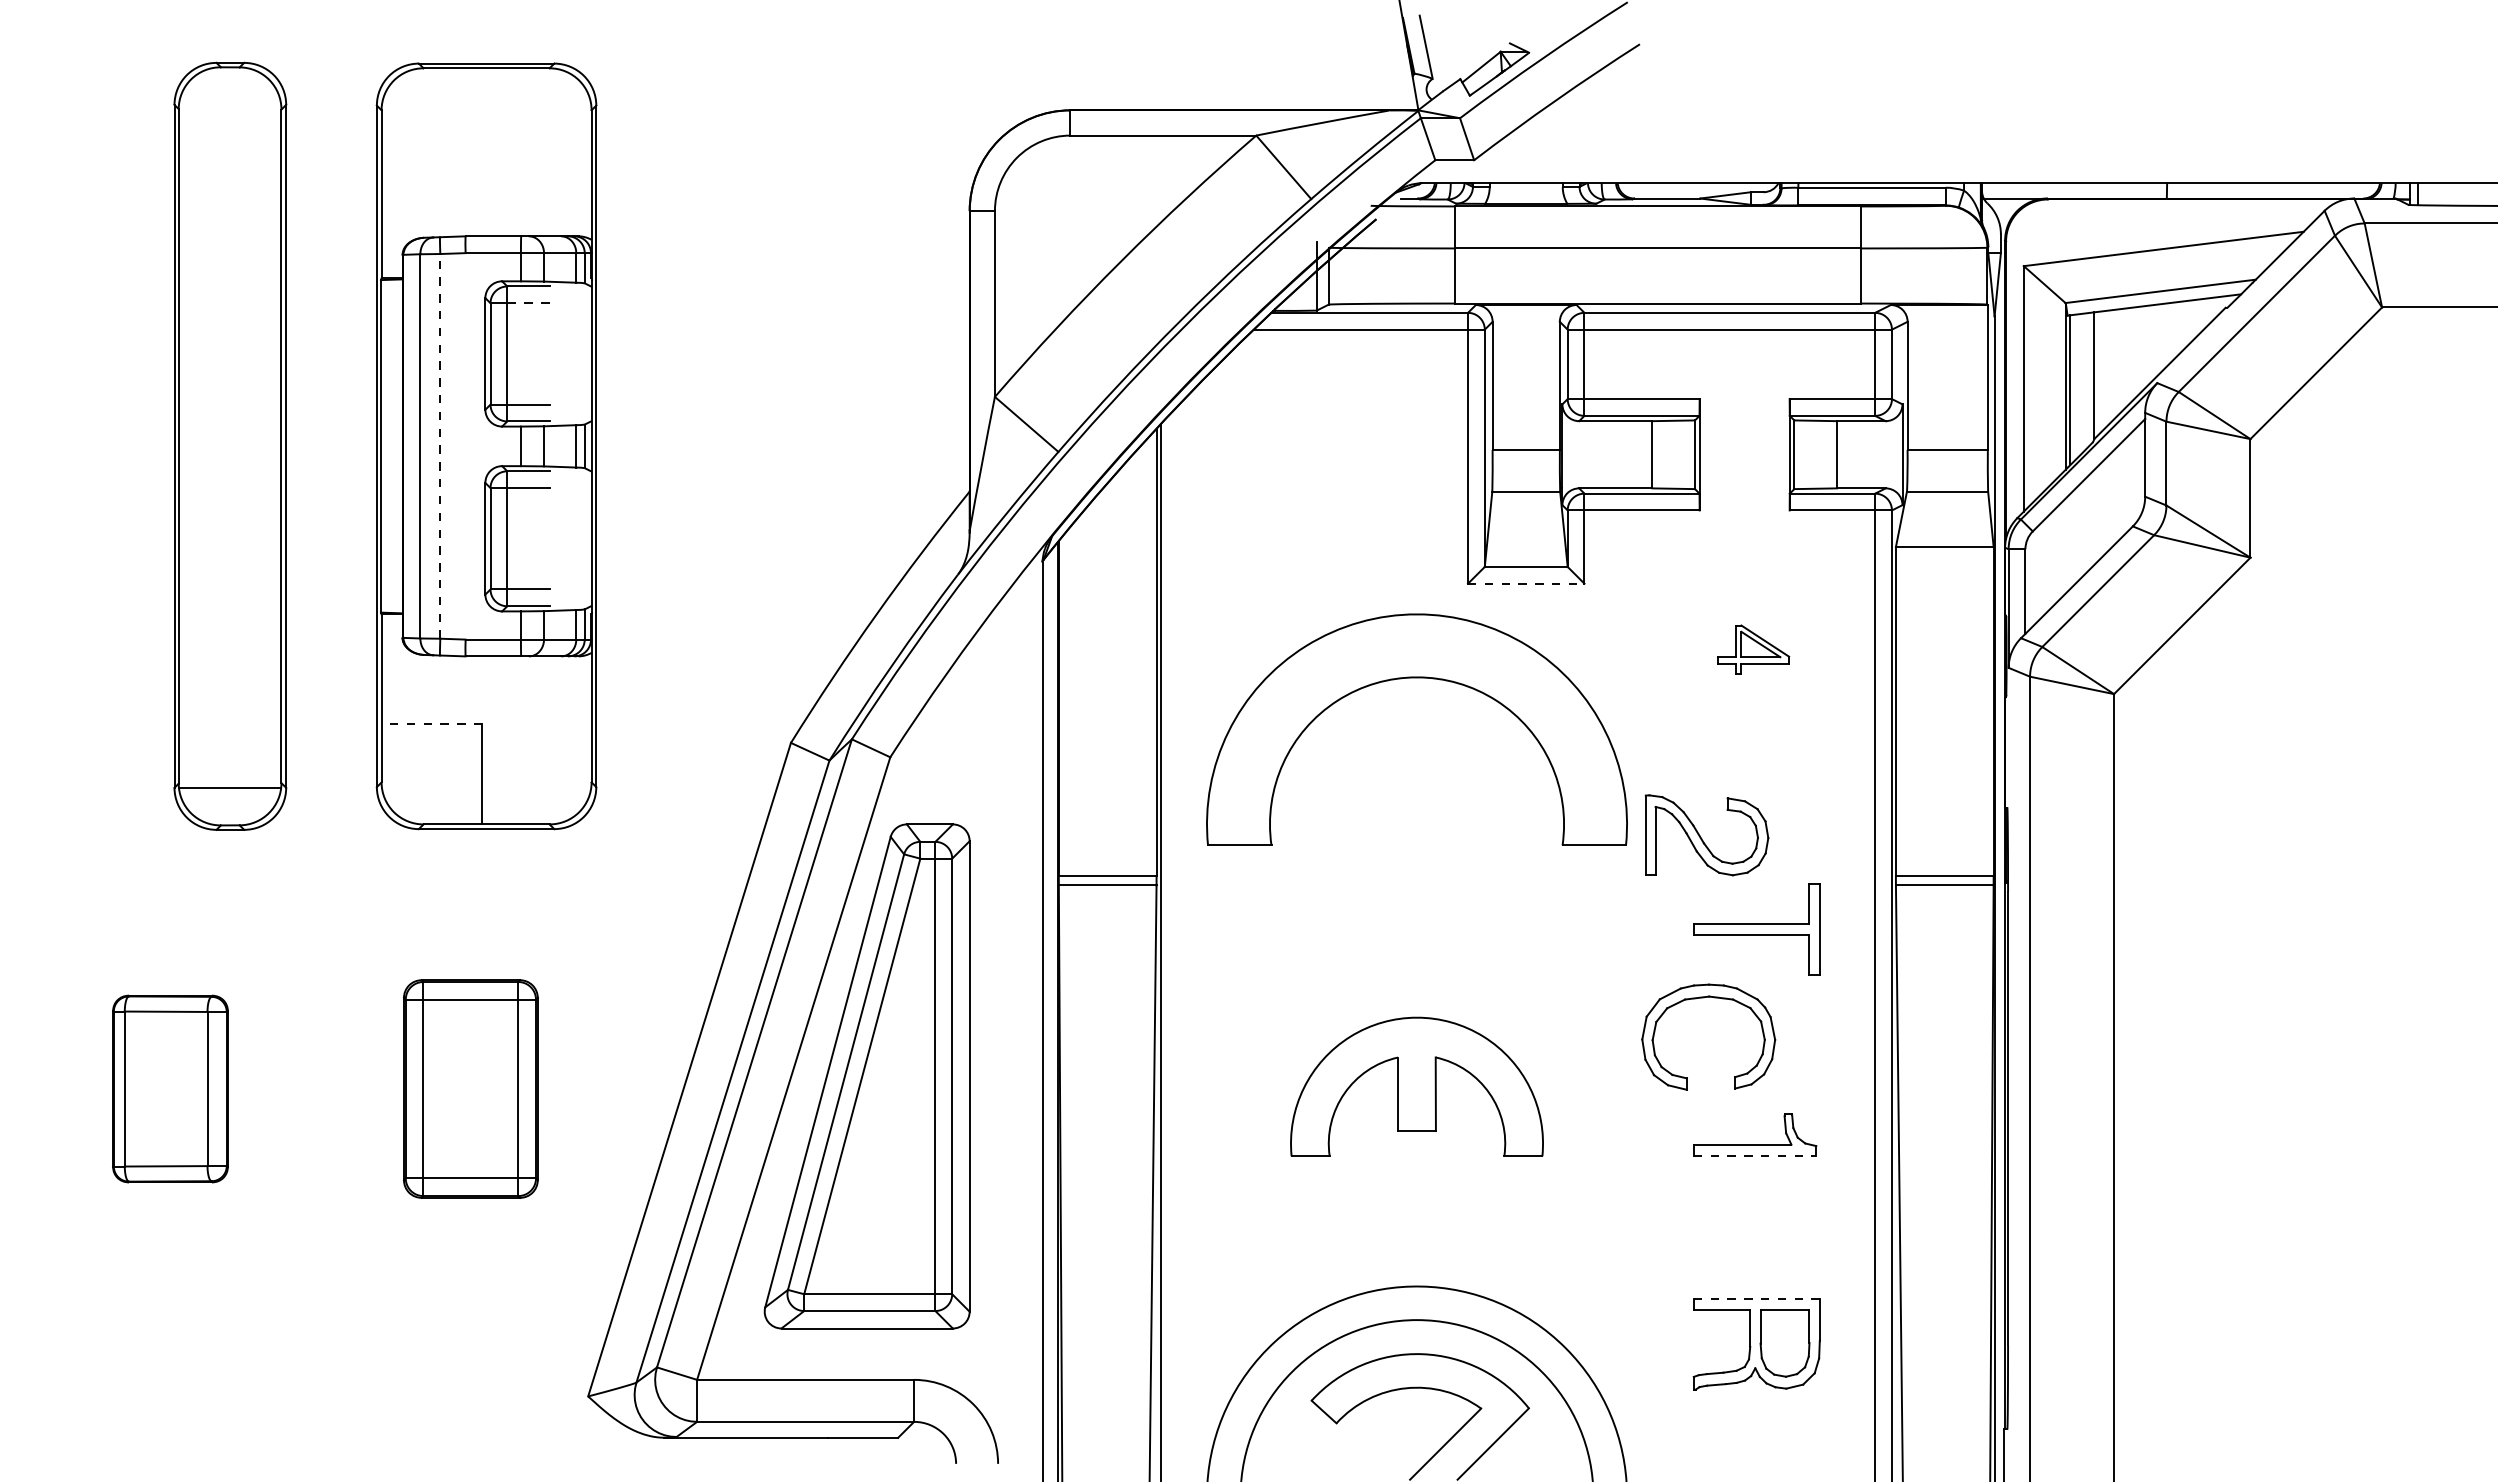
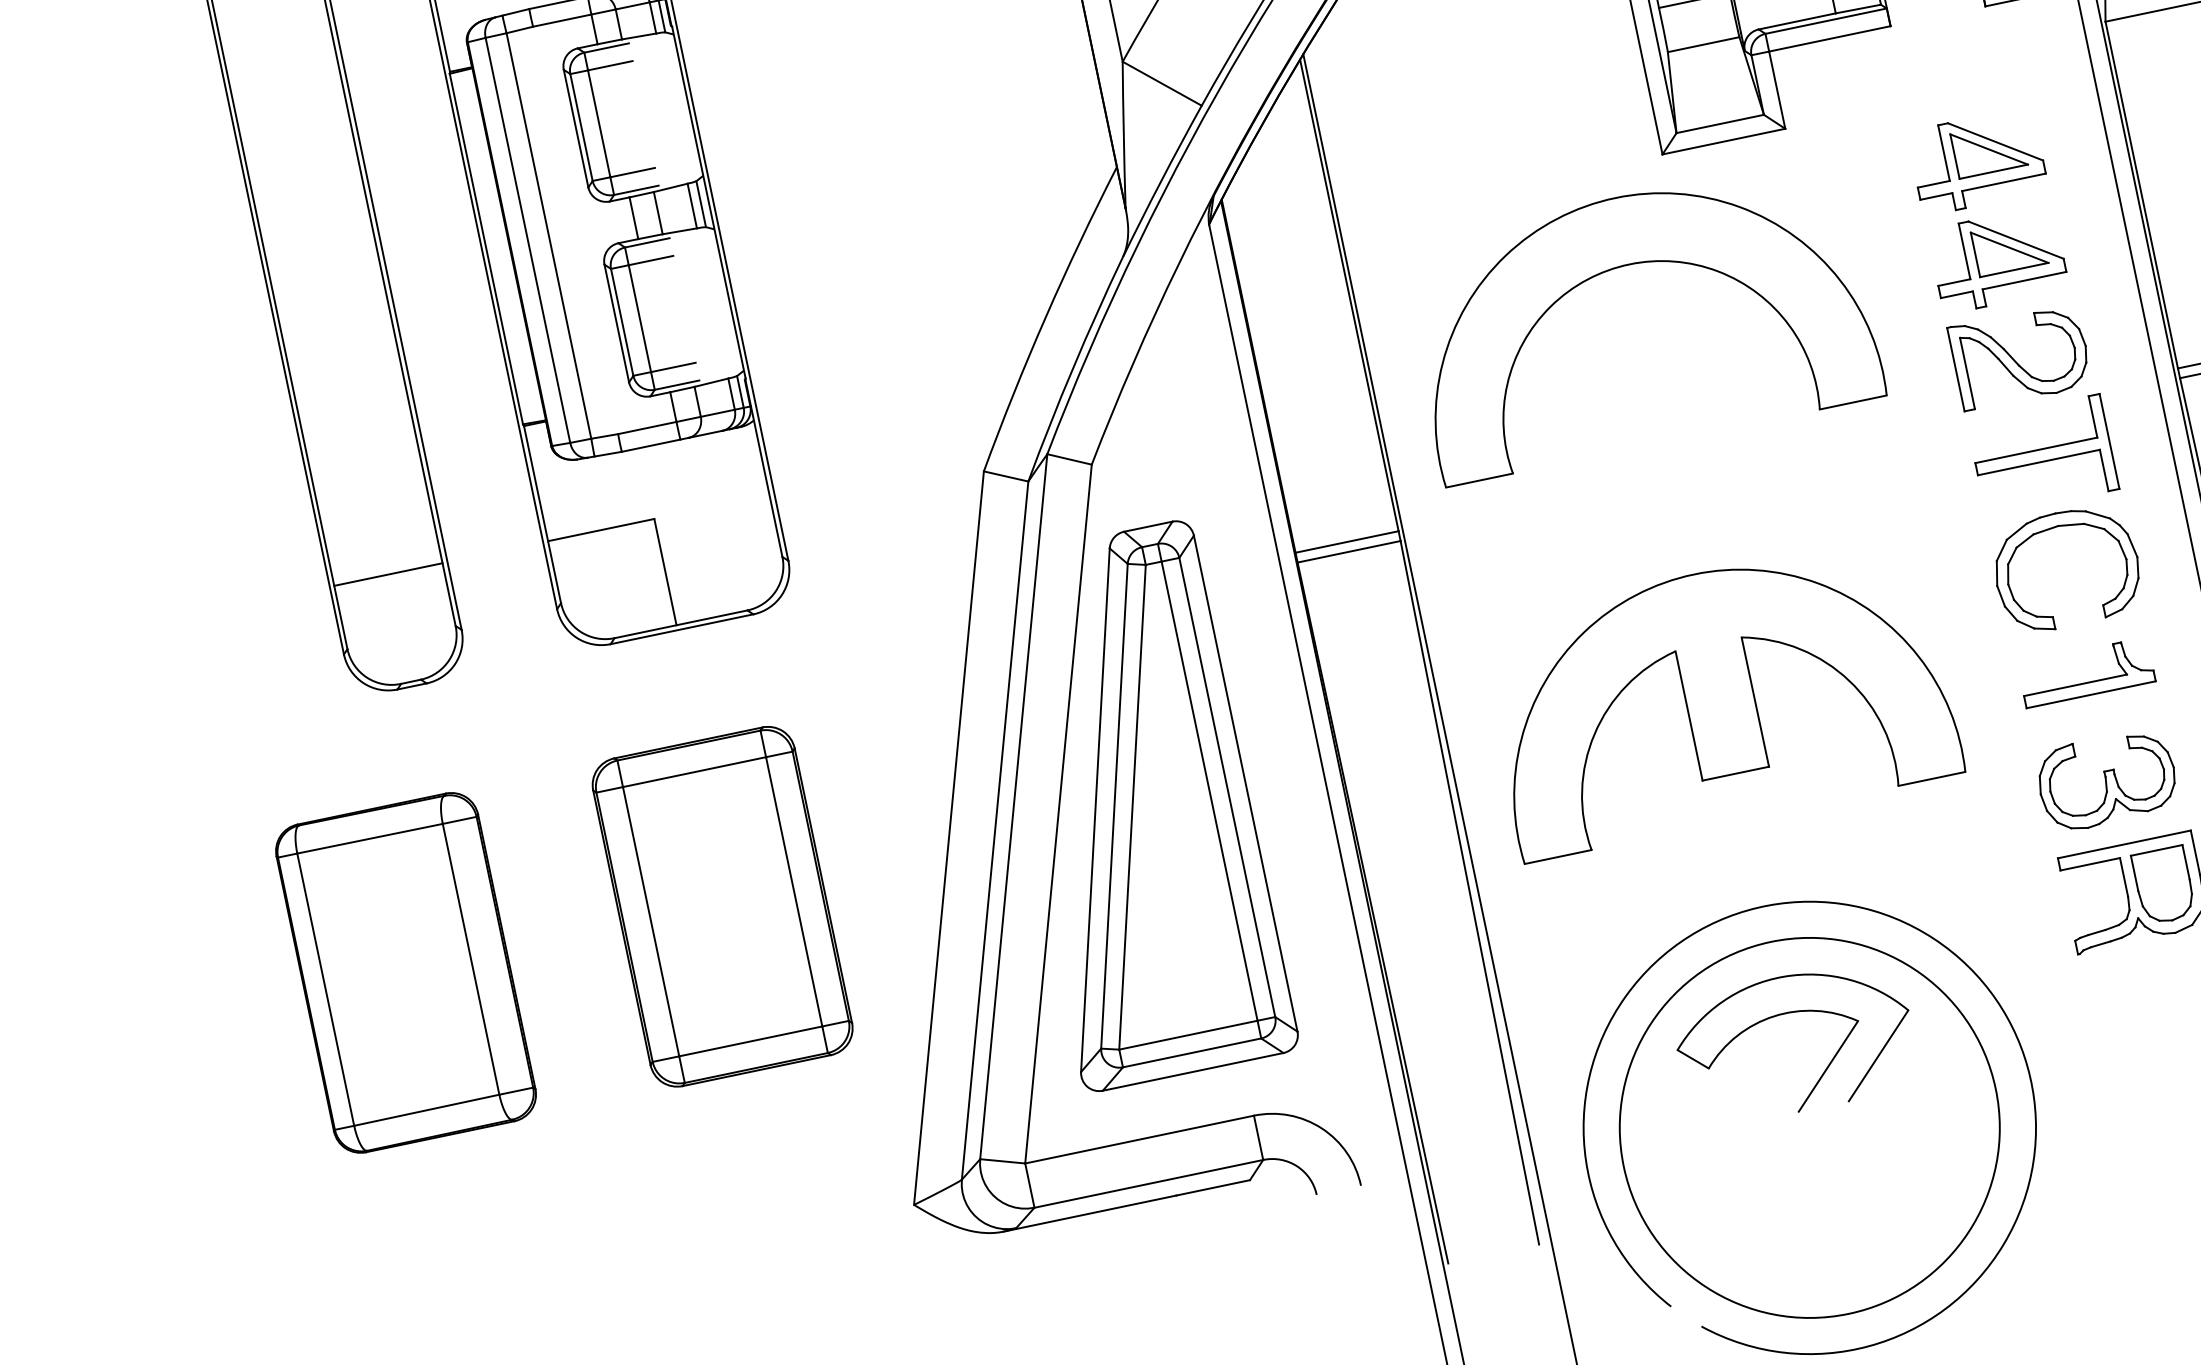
line: (527, 303) -> (609, 66), dashed -> solid
line: (440, 445) -> (548, 235), dashed -> solid
line: (1526, 583) -> (1724, 141), dashed -> solid
part: (1753, 649) -> (1977, 160), size x1.67
line: (431, 723) -> (600, 530), dashed -> solid
part: (1753, 742) -> (1998, 258), added
line: (229, 787) -> (387, 574), moved
part: (1706, 835) -> (2019, 356), moved
part: (1704, 998) -> (2053, 529), moved
part: (1416, 1086) -> (1718, 695), size x1.67
part: (170, 1088) -> (405, 972), size x1.67
part: (470, 1088) -> (722, 906), size x1.43
line: (1755, 1156) -> (2091, 694), dashed -> solid
part: (1753, 1236) -> (2107, 779), added
line: (1756, 1298) -> (2124, 844), dashed -> solid

